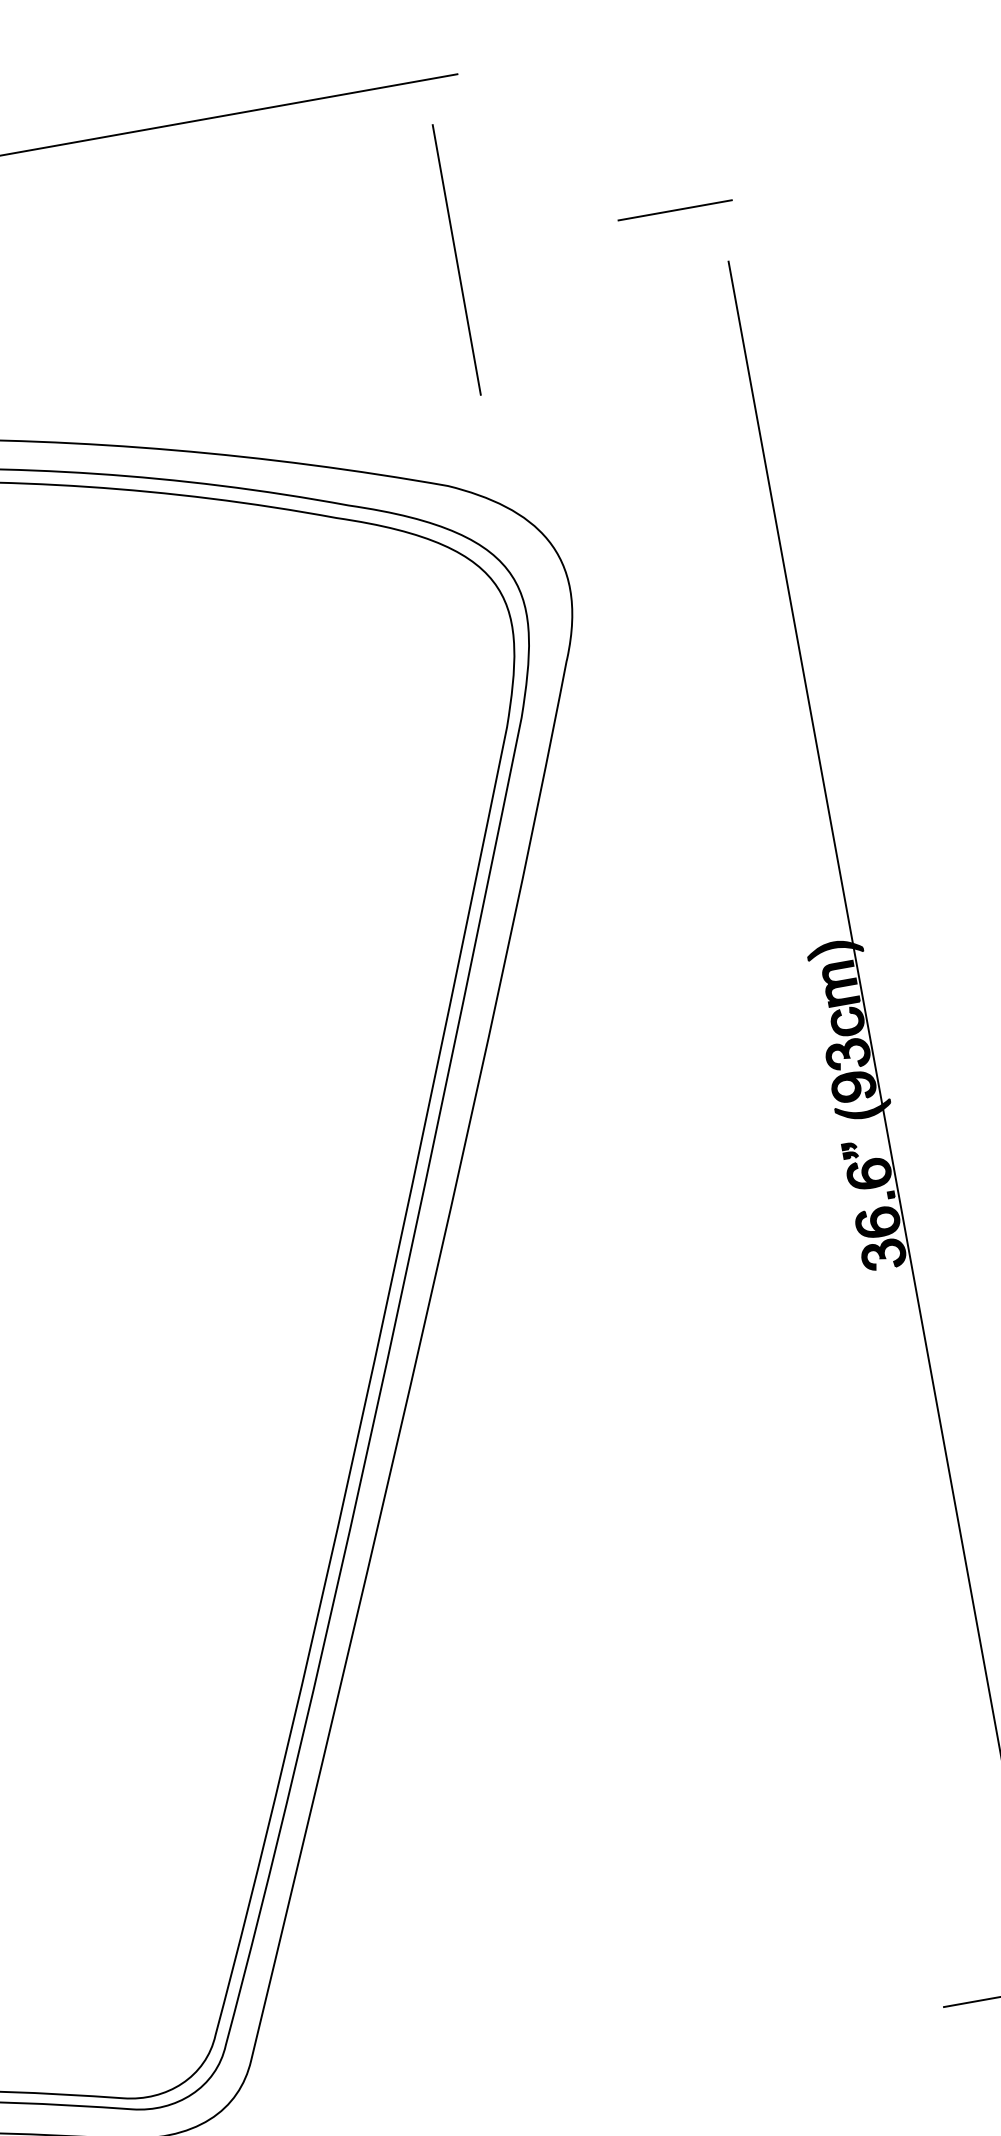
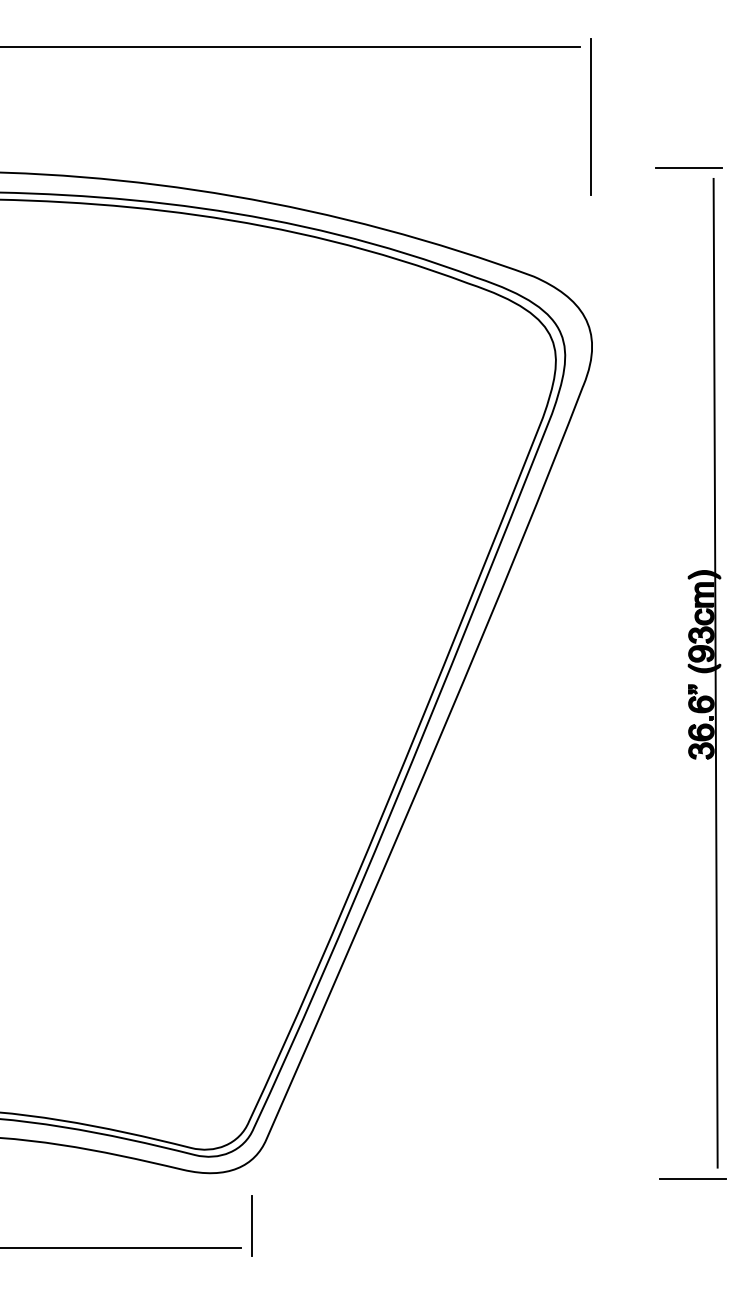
line: (674, 209) -> (688, 167), moved
line: (455, 259) -> (590, 116), moved

